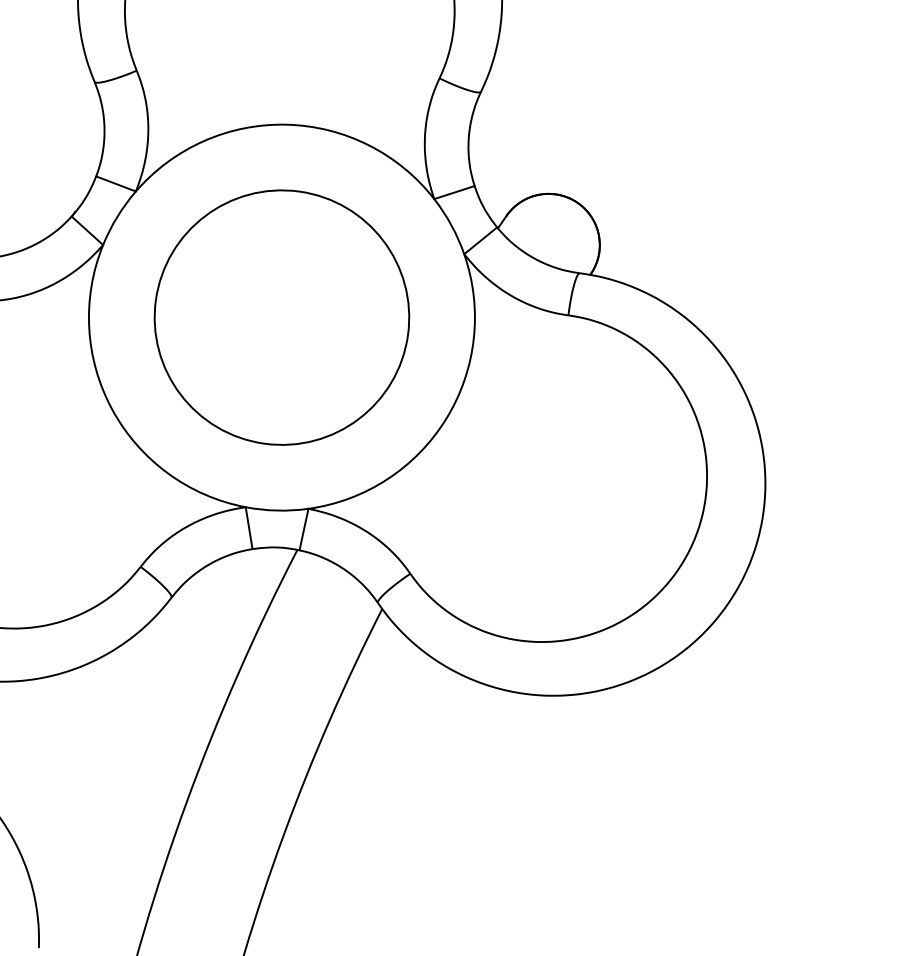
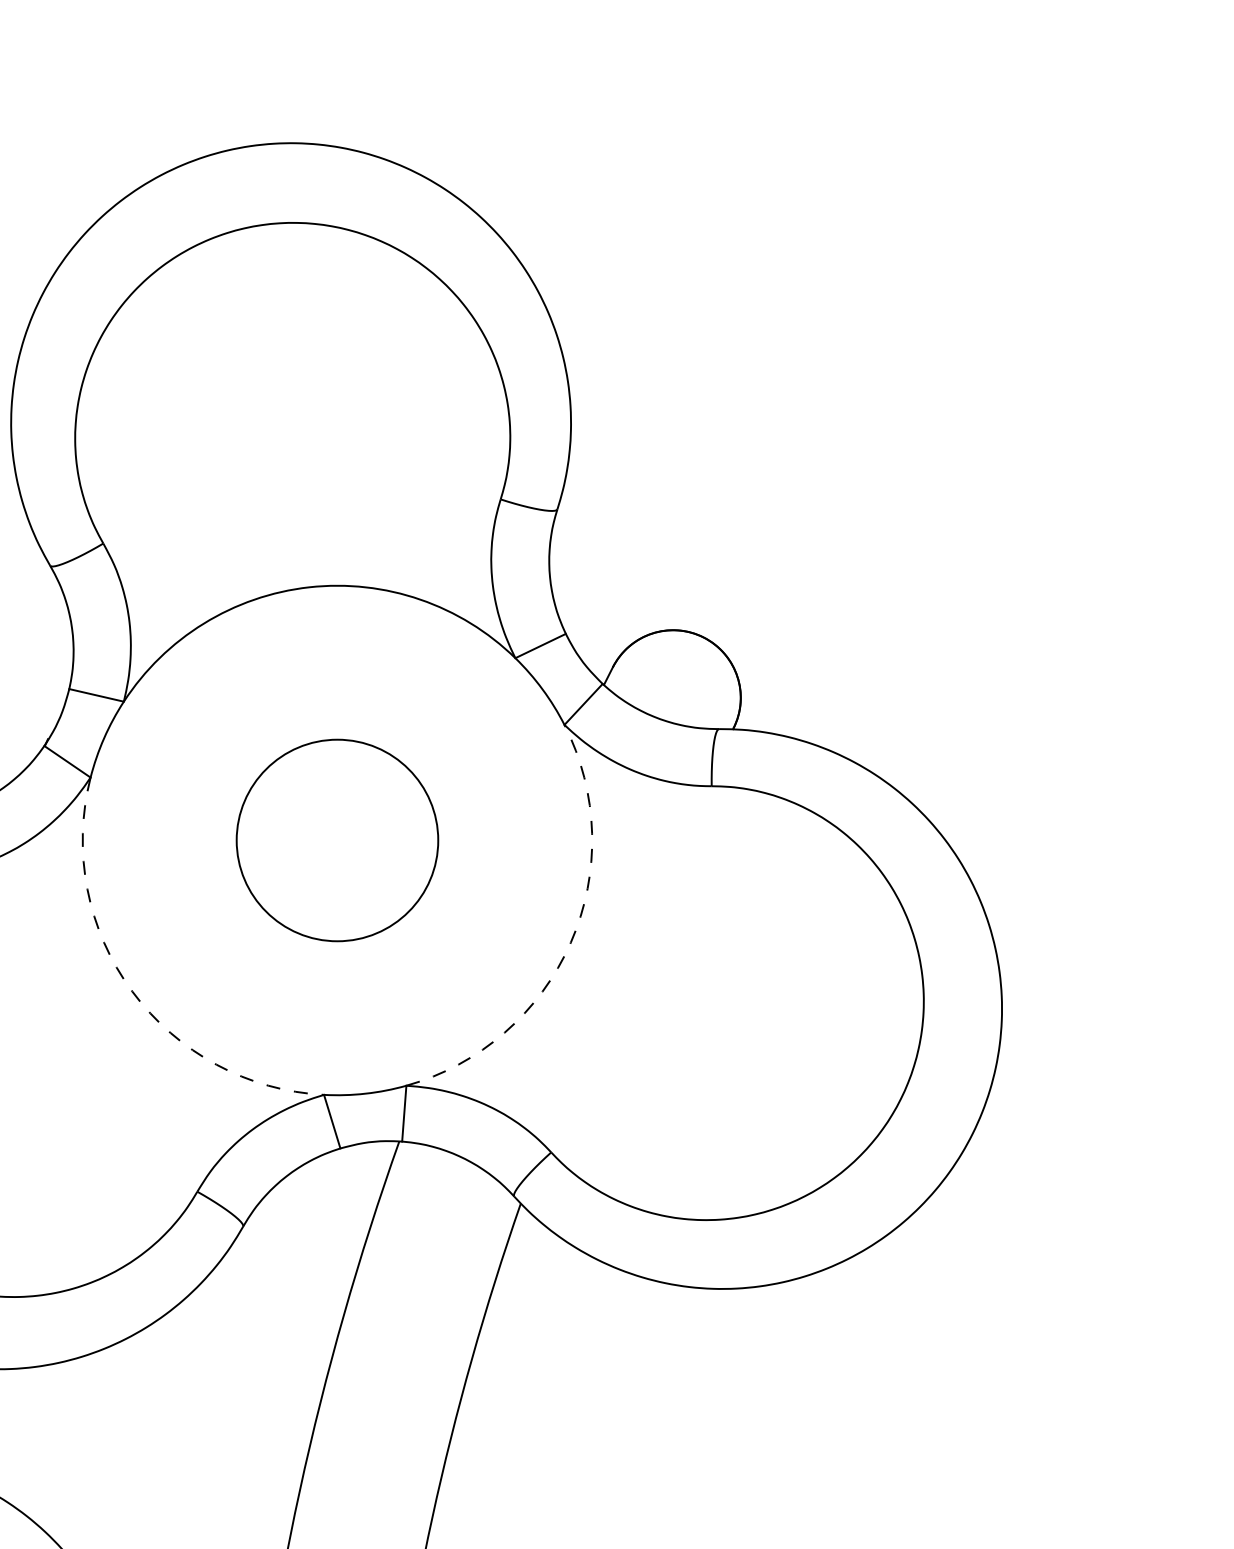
circle: (281, 317) -> (337, 840), size x0.6
arc: (112, 409) -> (132, 991), solid -> dashed
arc: (446, 418) -> (570, 942), solid -> dashed

